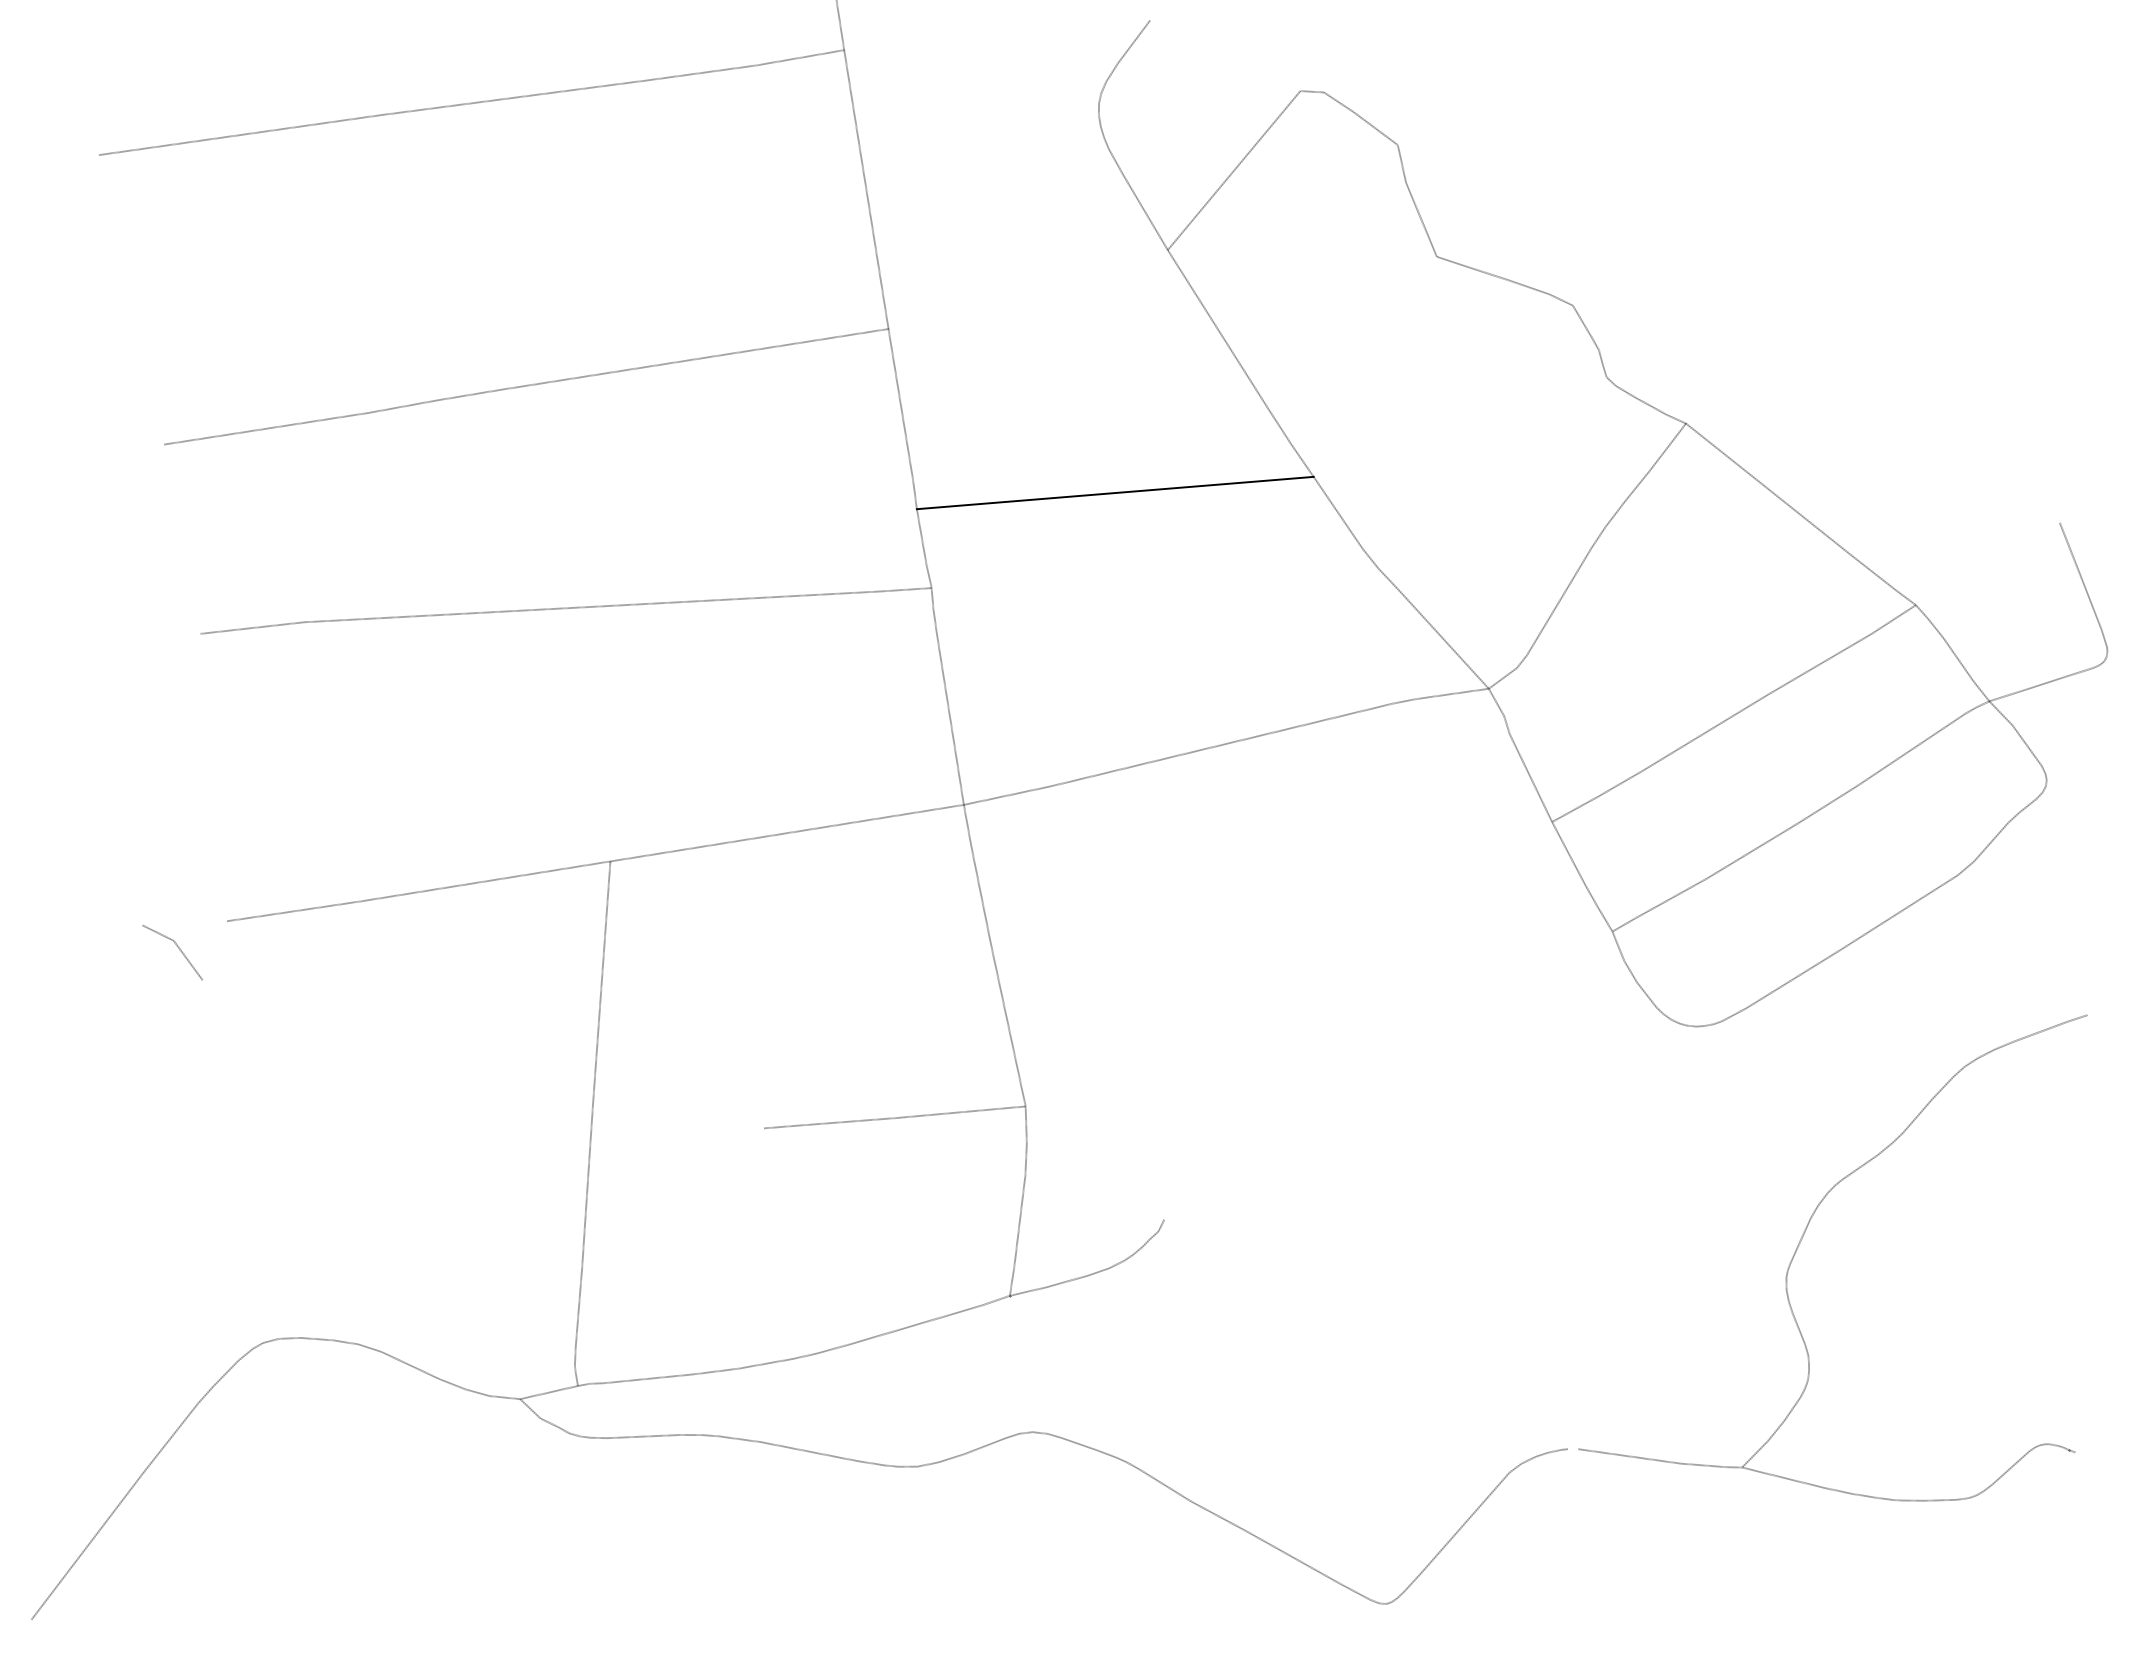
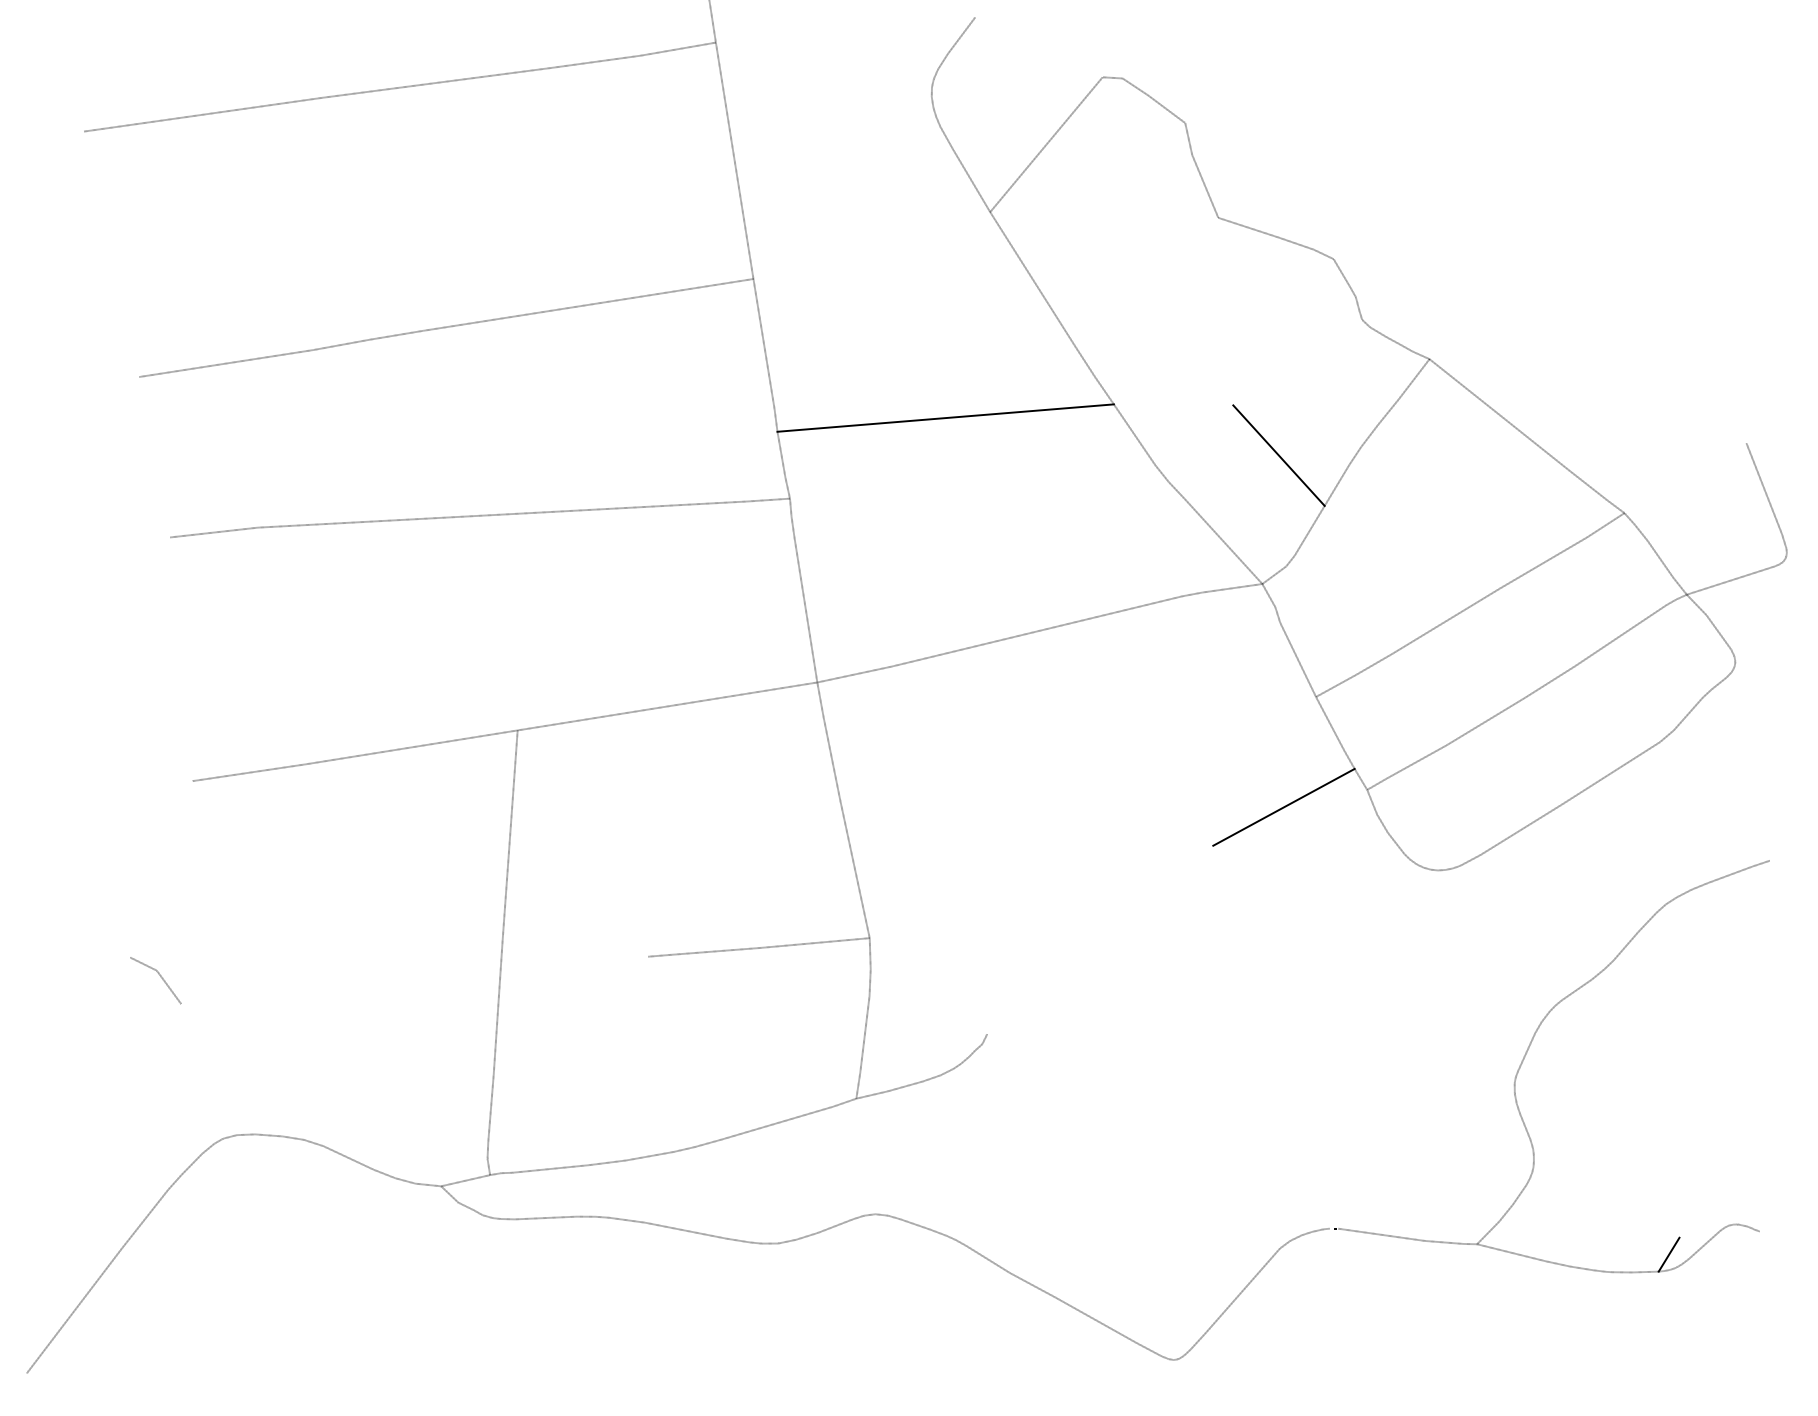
line: (1508, 537) -> (1279, 455), added
line: (177, 947) -> (159, 976), moved
line: (1513, 951) -> (1283, 806), added
line: (1968, 1479) -> (1669, 1254), added

